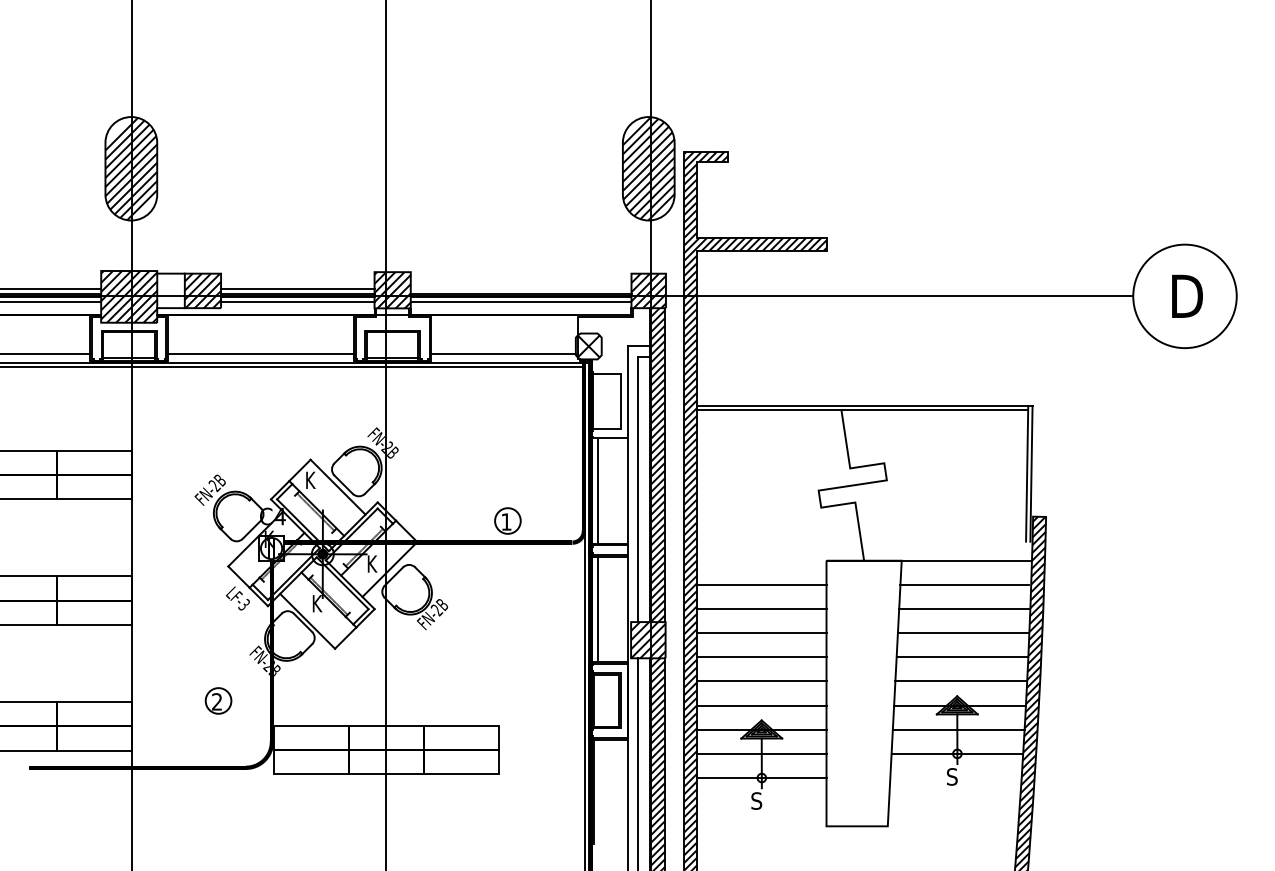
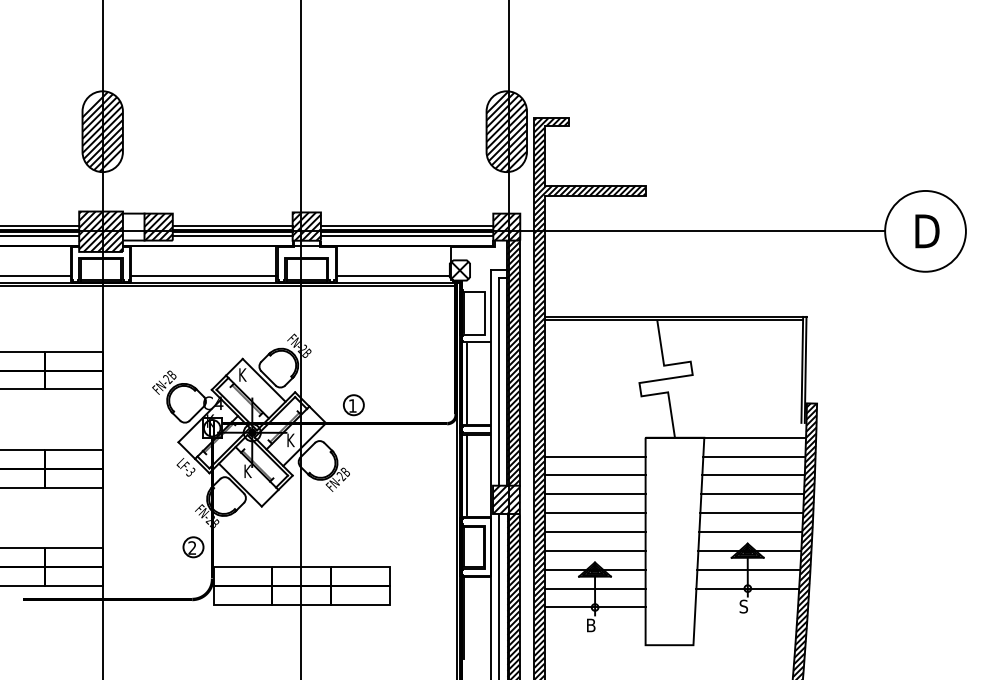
line: (520, 289) -> (406, 225), added
part: (507, 520) -> (353, 404), moved
part: (218, 700) -> (193, 546), moved
text: (756, 800) -> (590, 625), S -> B

